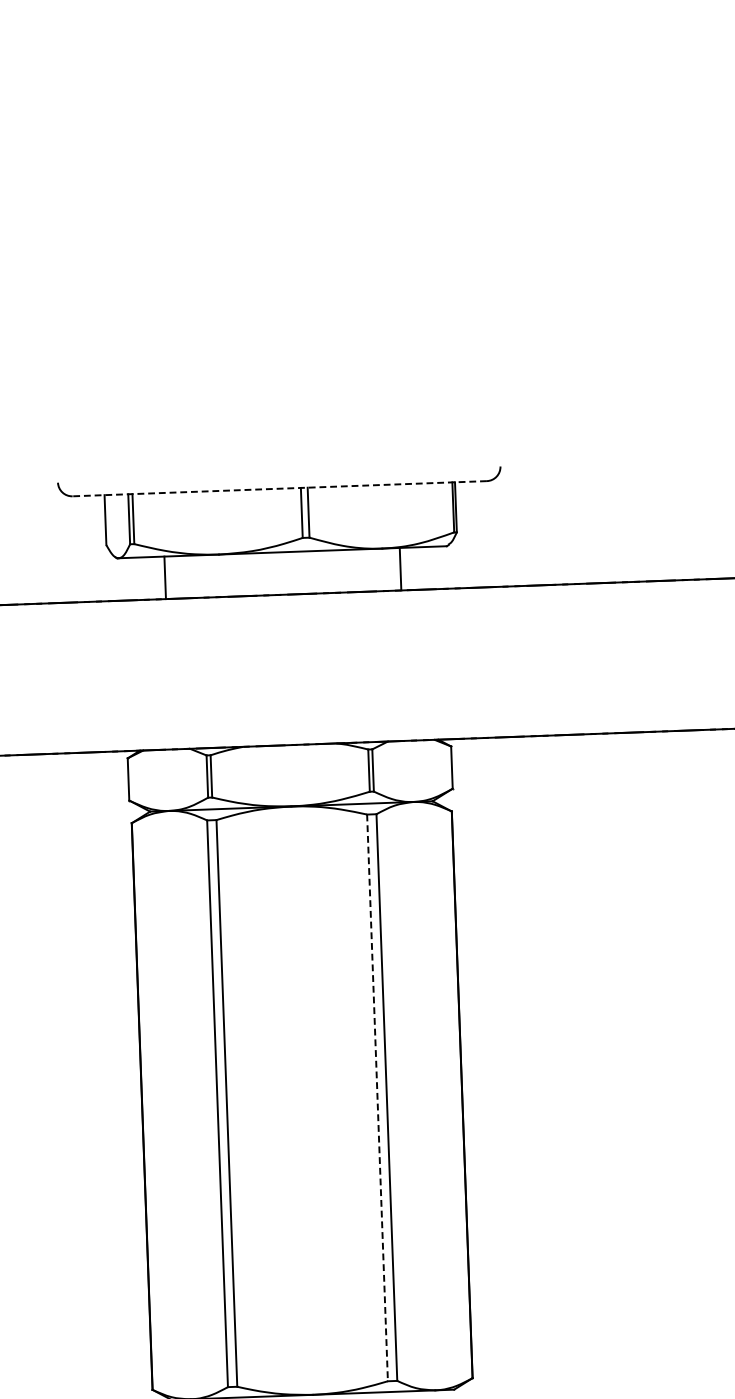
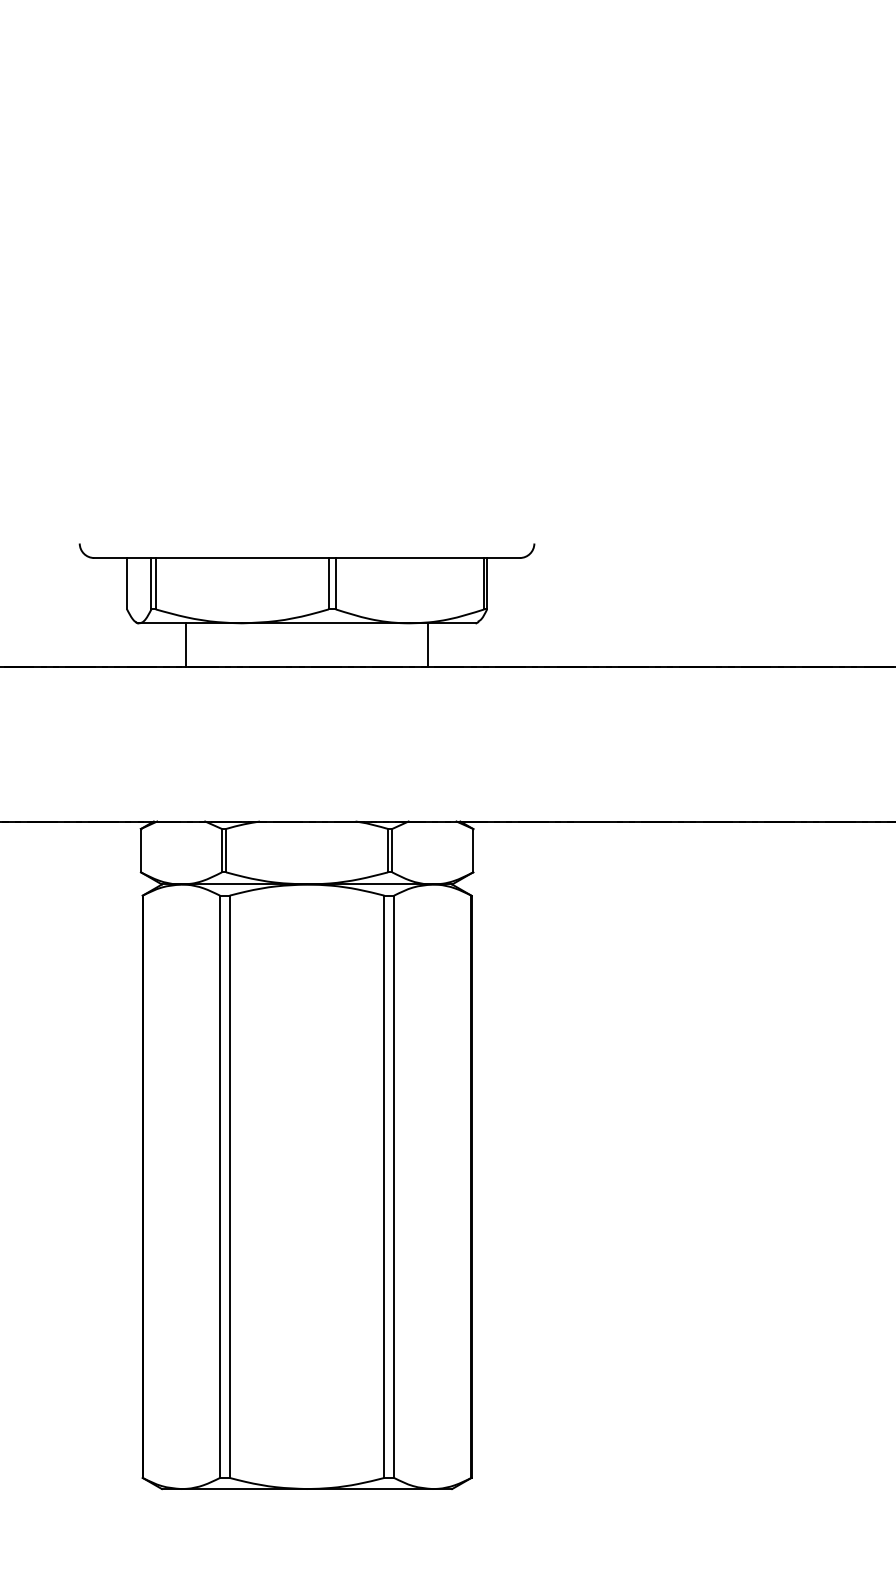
line: (280, 489) -> (307, 558), dashed -> solid
line: (377, 1098) -> (384, 1187), dashed -> solid

